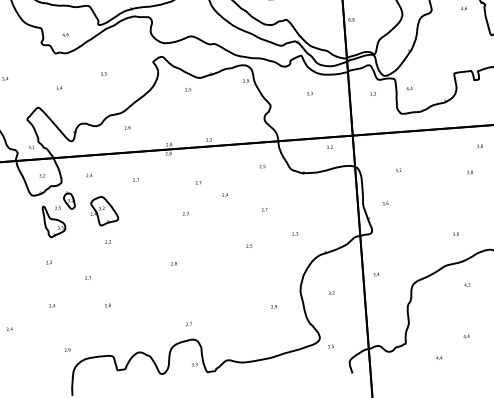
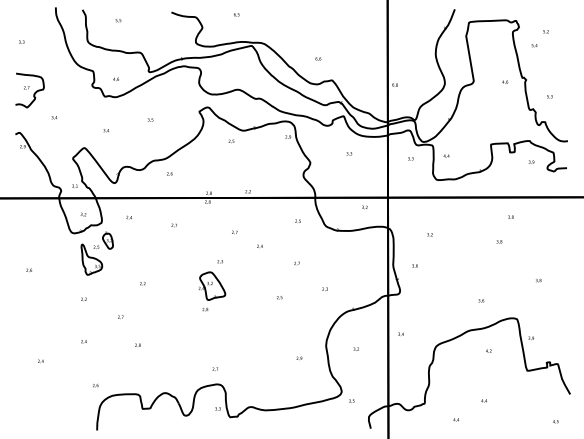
part: (104, 210) -> (212, 285), moved

